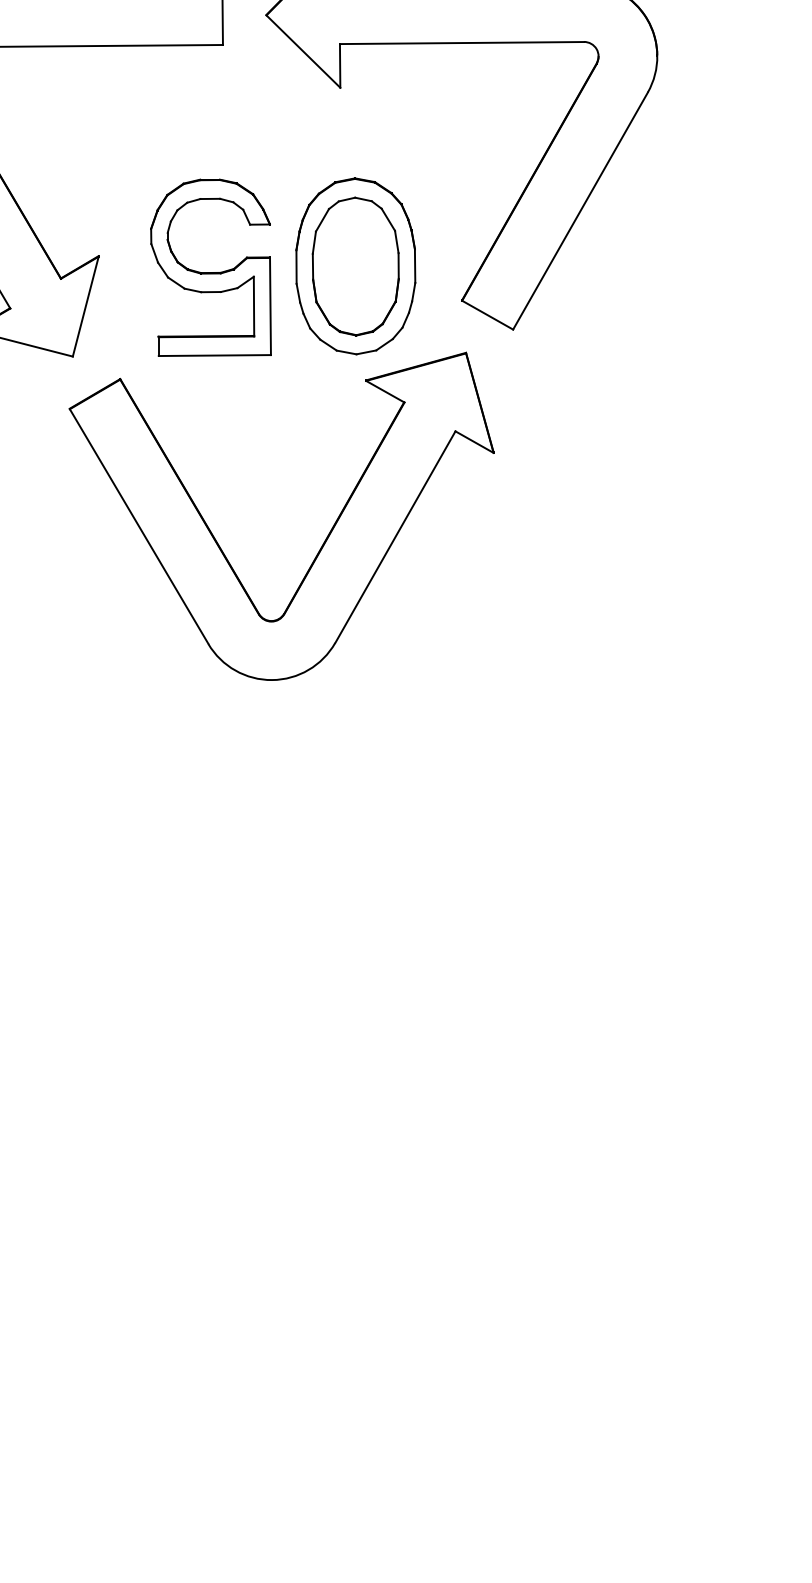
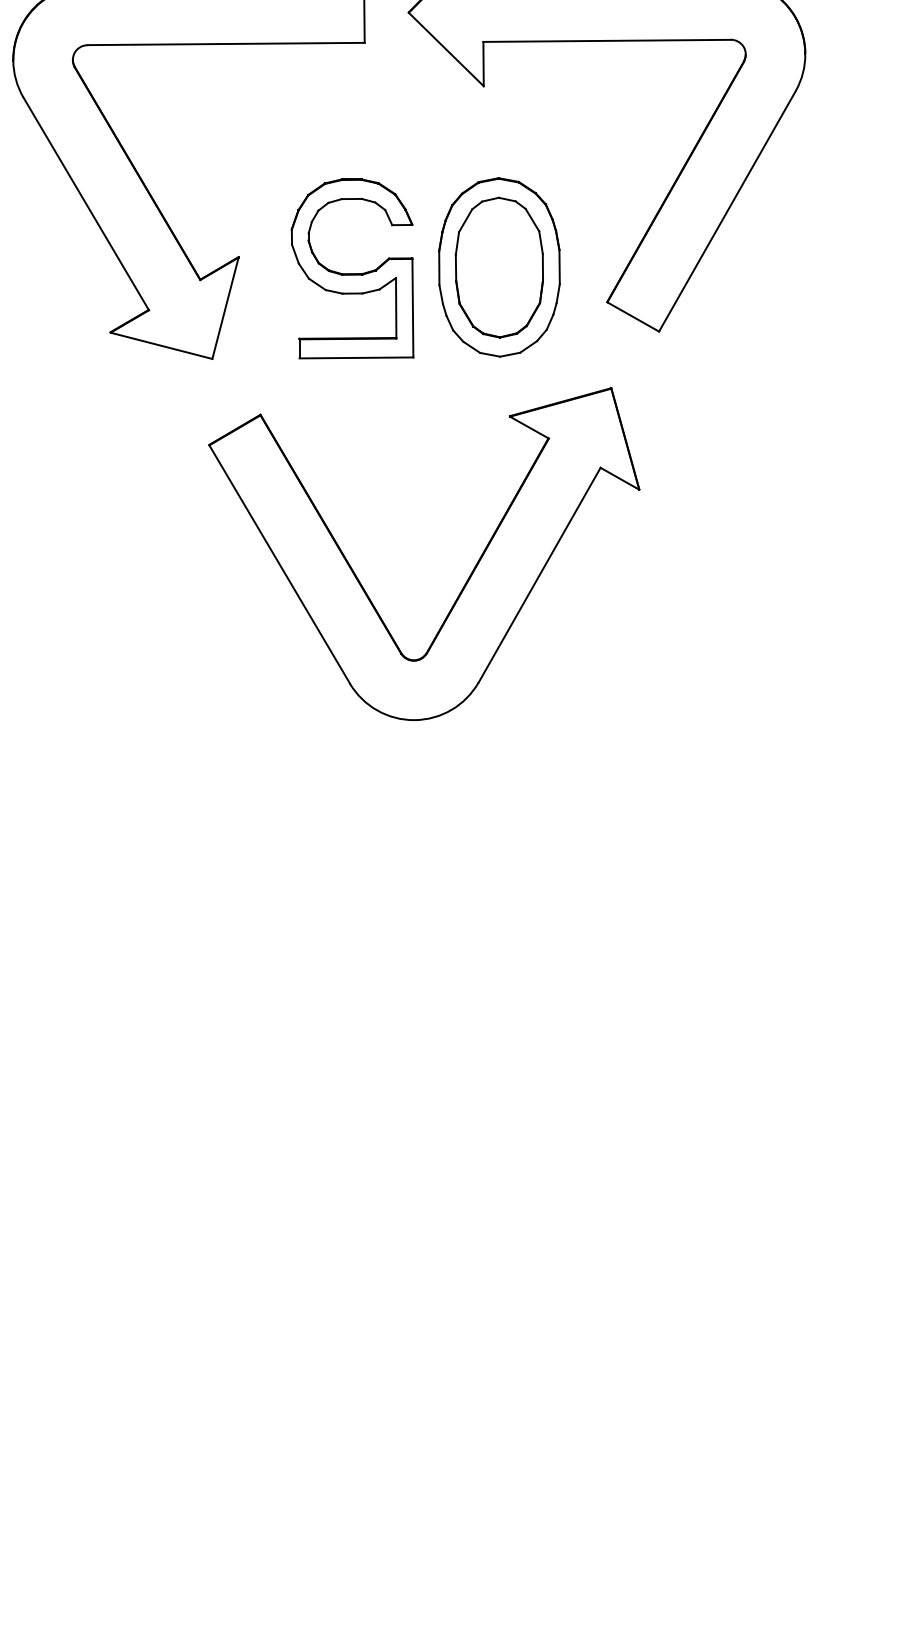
part: (323, 542) -> (466, 580), moved

